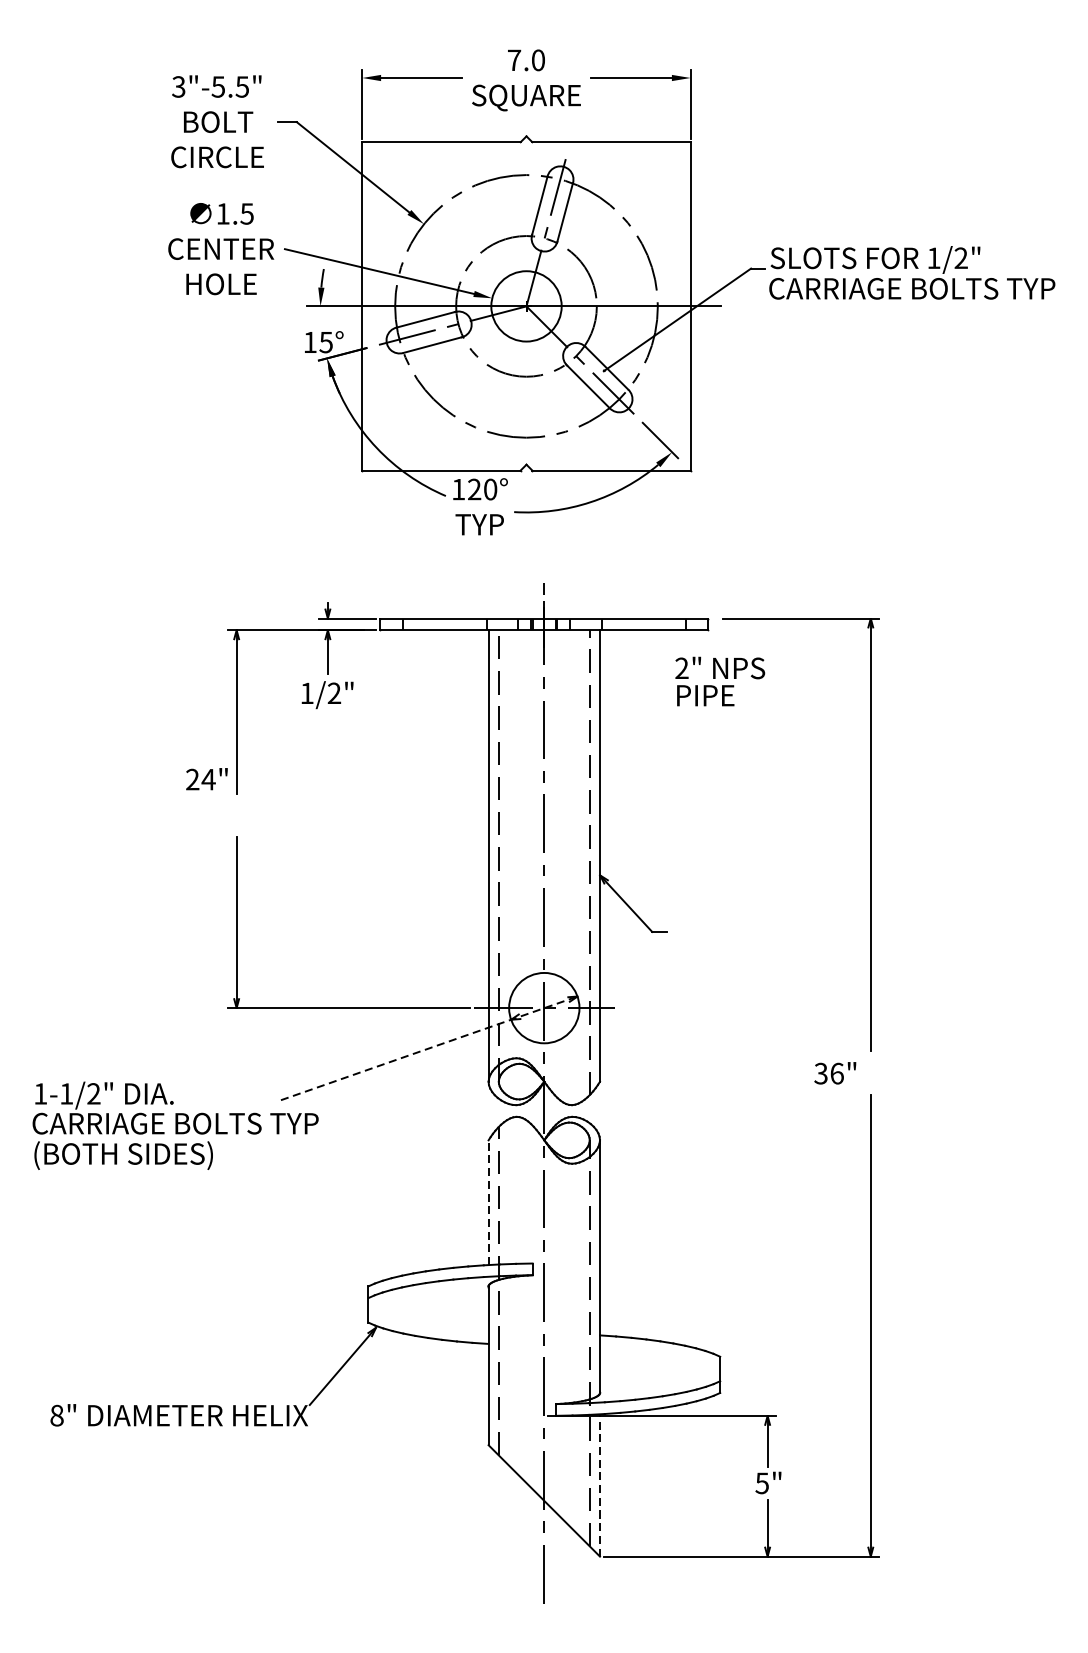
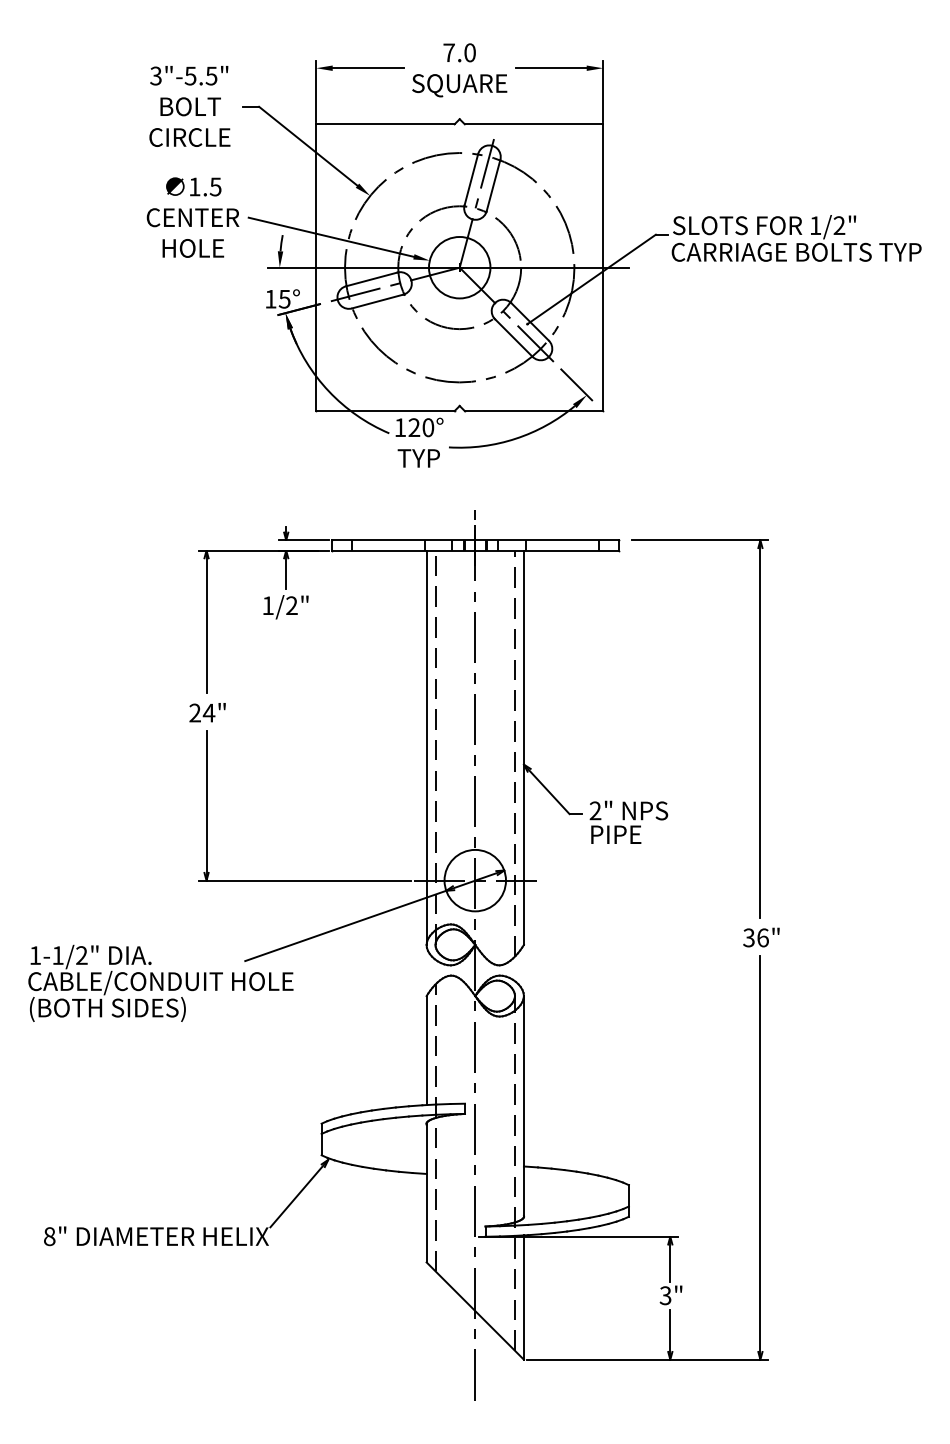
text: (719, 680) -> (628, 821), moved
text: (206, 778) -> (207, 712), moved
line: (430, 1048) -> (375, 915), dashed -> solid
text: (835, 1073) -> (761, 937), moved
text: (204, 1124) -> (178, 982), CARRIAGE BOLTS TYP -> CABLE/CONDUIT HOLE
line: (488, 1202) -> (426, 1050), dashed -> solid
text: (762, 1483) -> (665, 1295), 5" -> 3"
line: (599, 1485) -> (523, 1297), dashed -> solid

